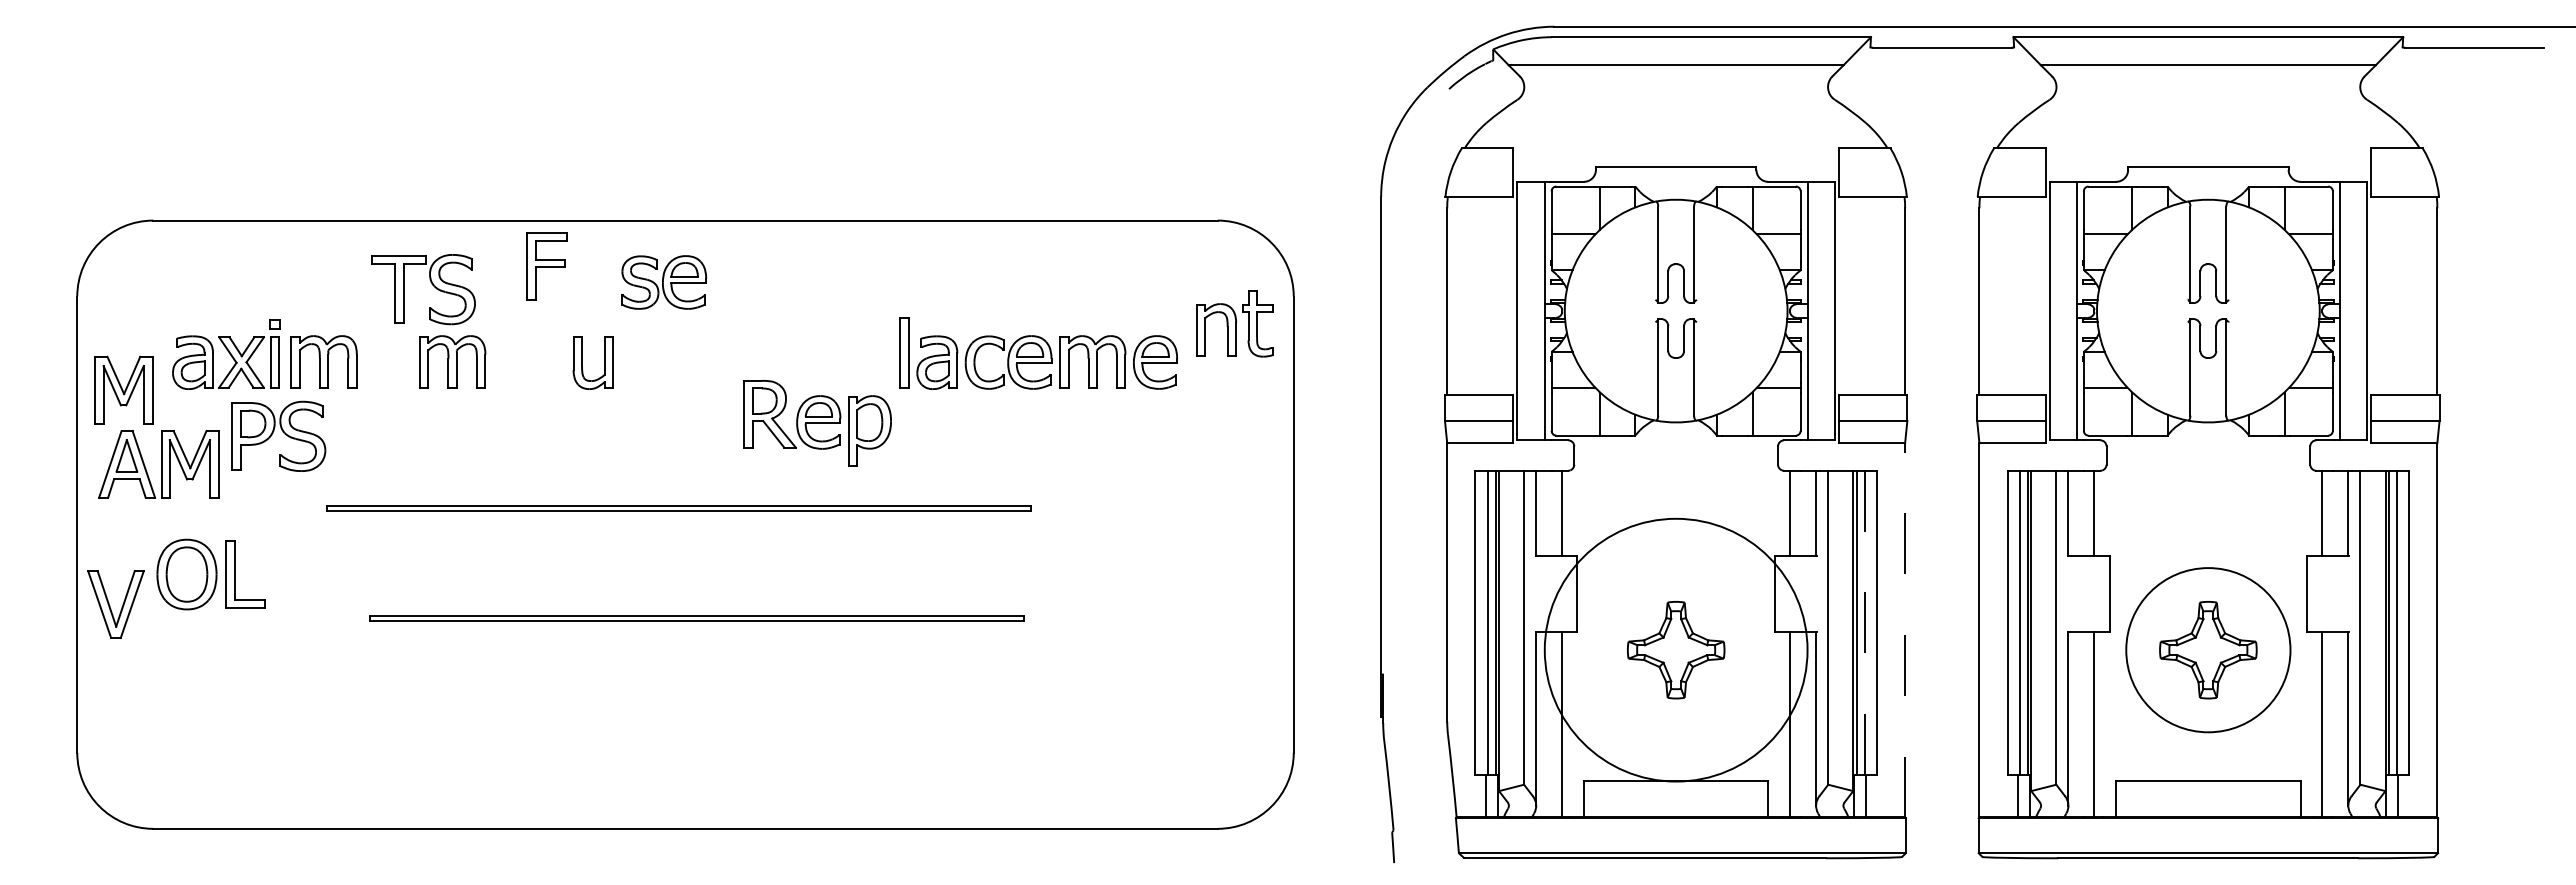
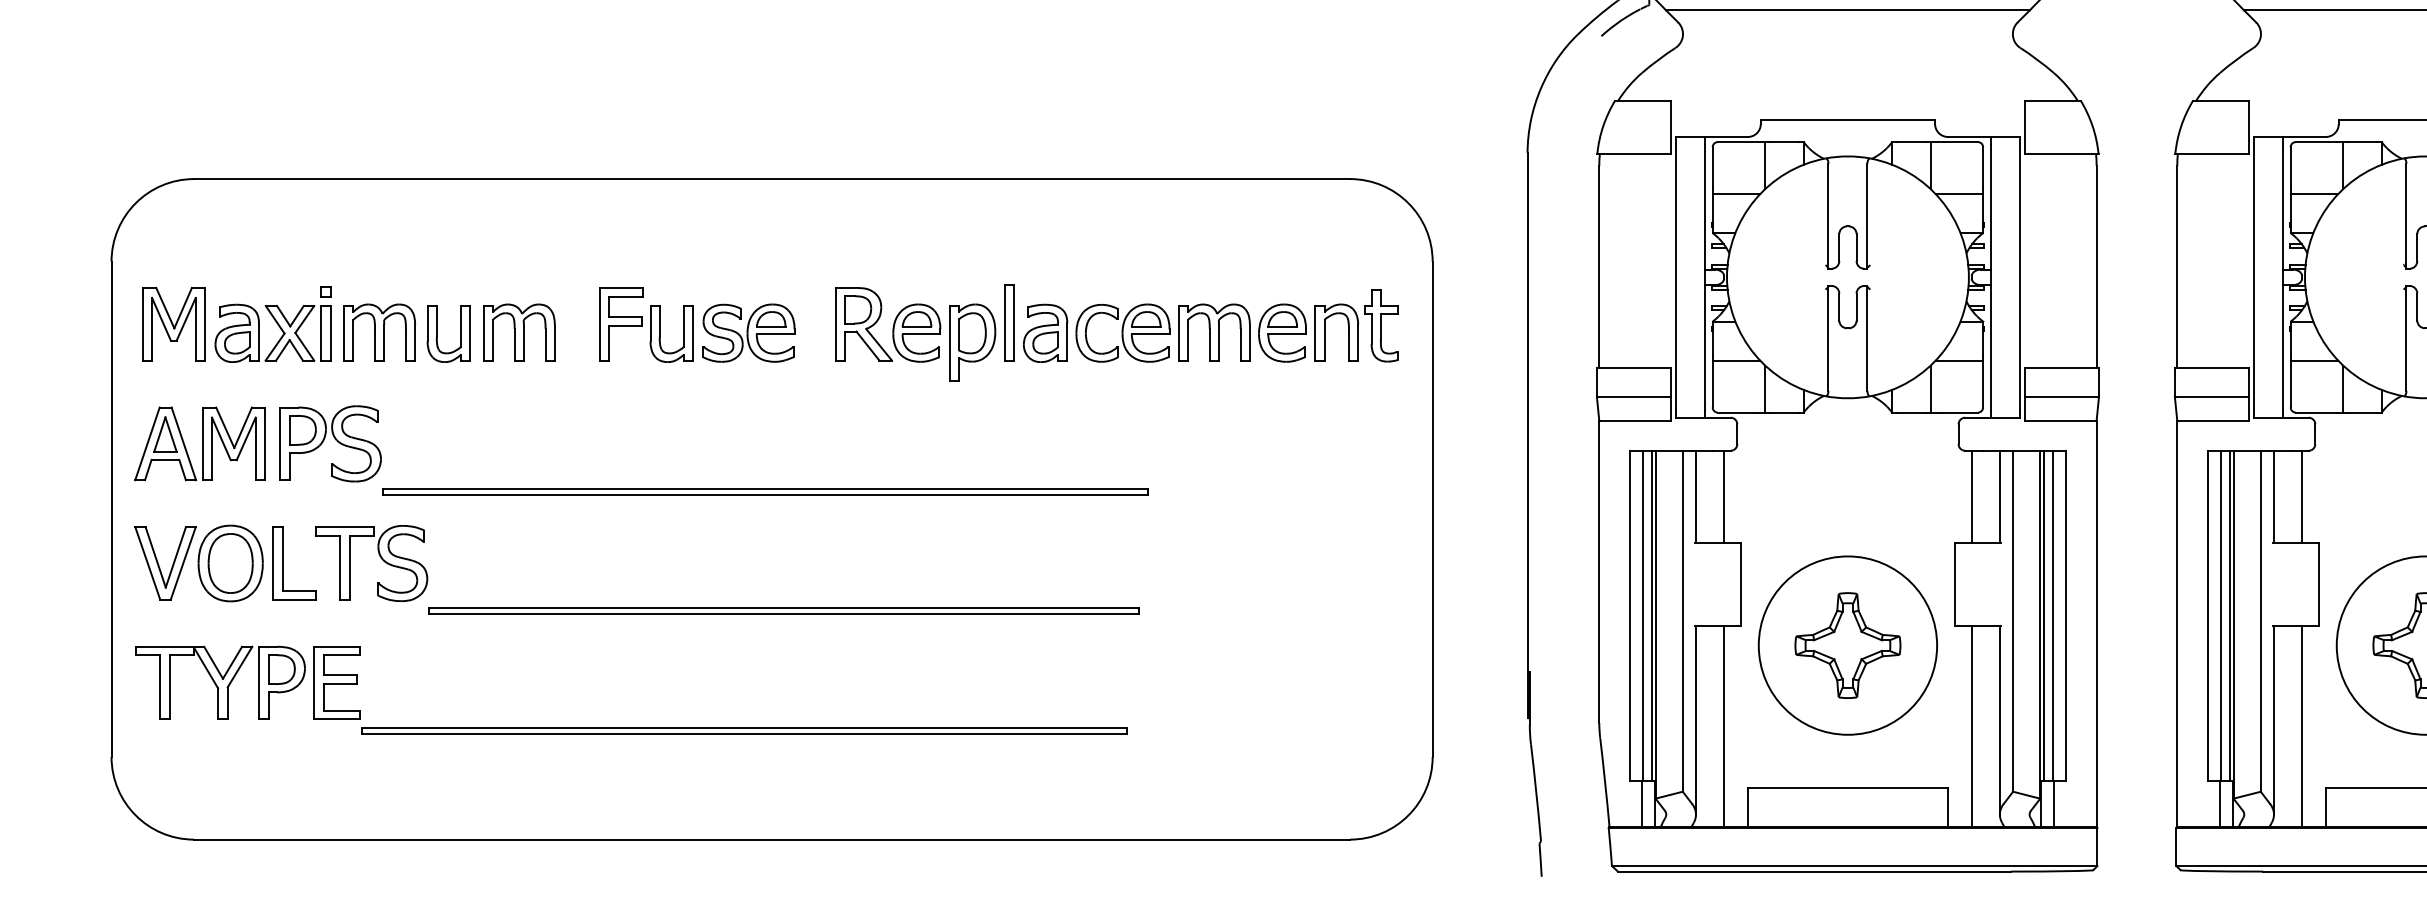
part: (546, 266) -> (621, 324), moved
part: (664, 282) -> (749, 333), moved
part: (431, 284) -> (380, 557), moved
part: (1234, 323) -> (1356, 325), moved
part: (377, 362) -> (437, 333), added
part: (123, 389) -> (173, 323), moved
part: (817, 422) -> (915, 333), moved
part: (278, 435) -> (330, 442), moved
part: (115, 604) -> (165, 563), moved
line: (1864, 623) -> (2052, 616), dashed -> solid
line: (1905, 629) -> (2097, 623), dashed -> solid
circle: (1676, 650) -> (1848, 645), size x0.62
part: (555, 725) -> (630, 727), added

